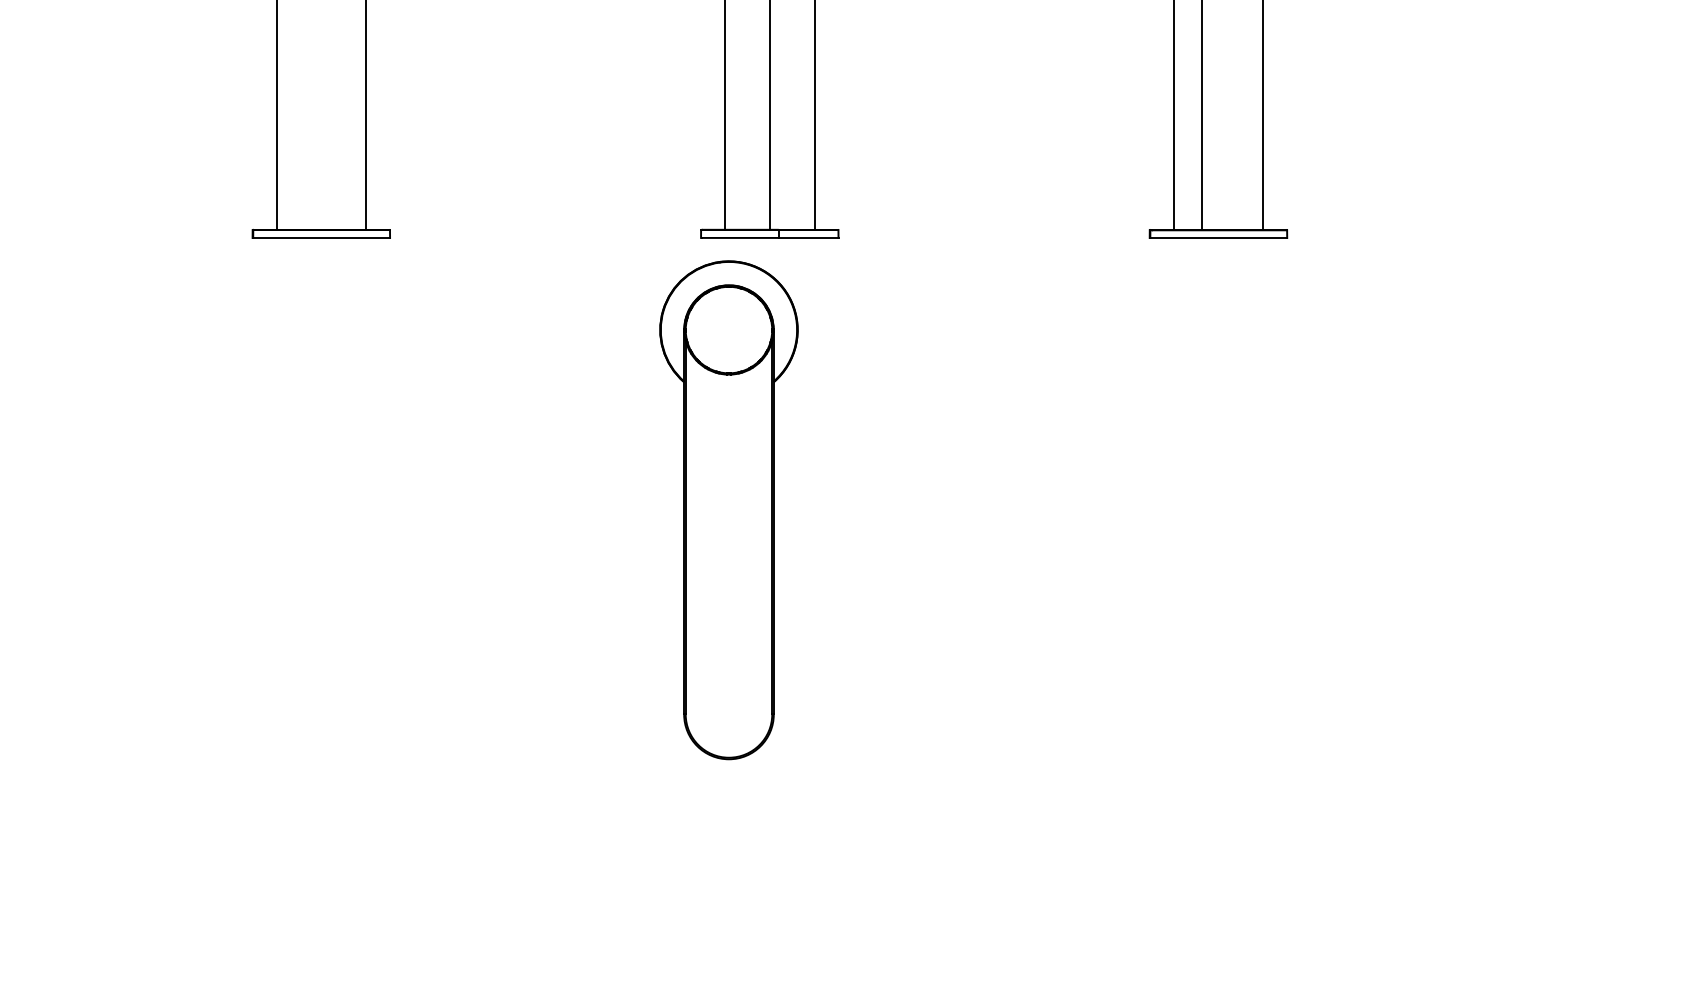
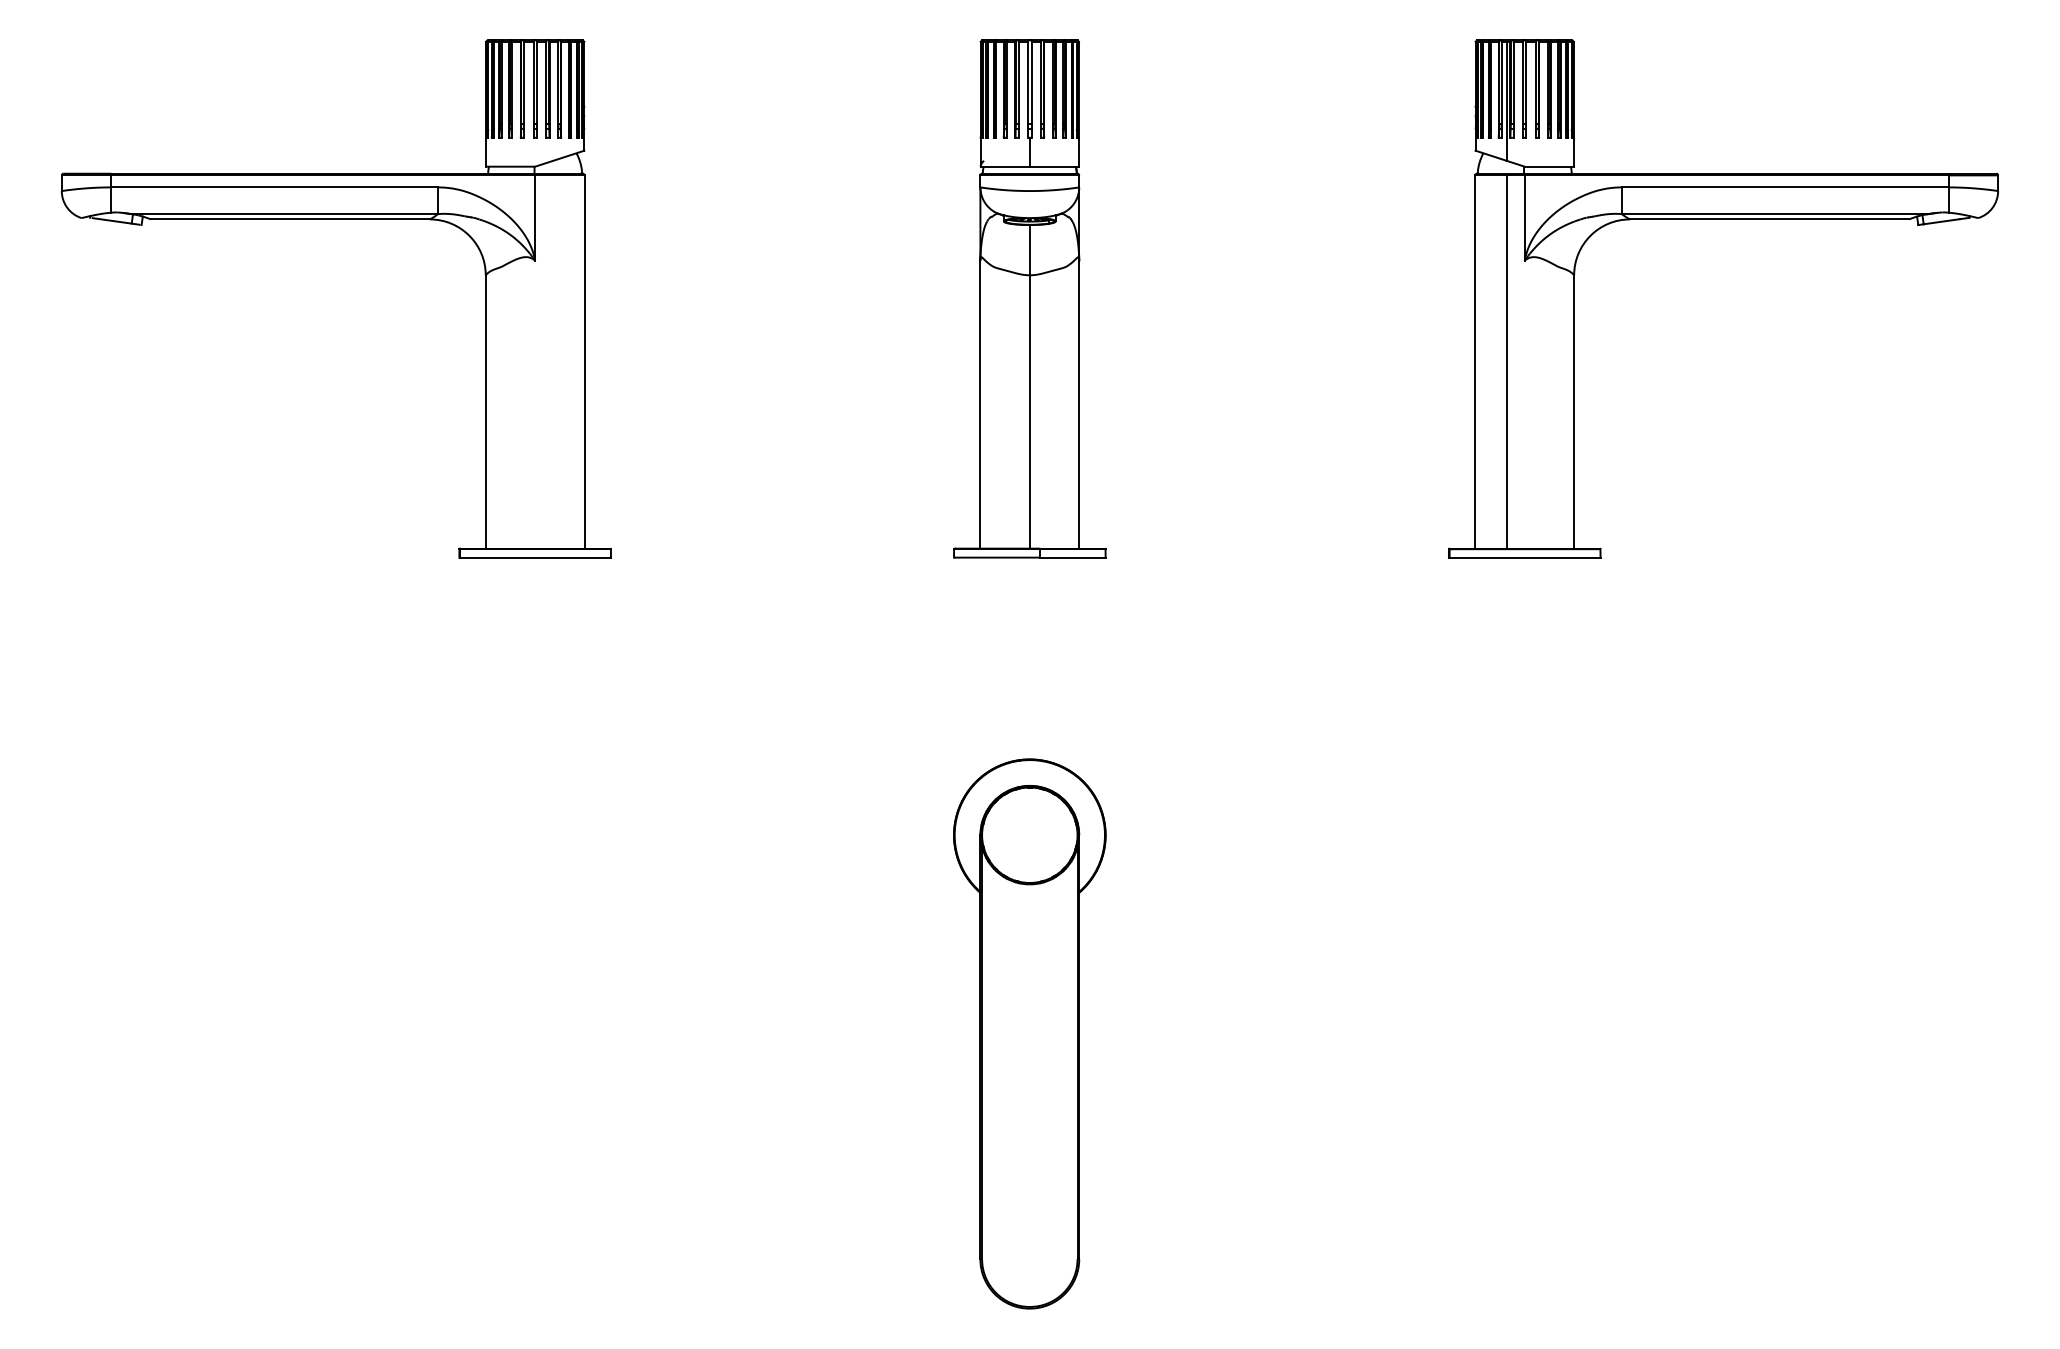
part: (728, 509) -> (1029, 1033), moved

